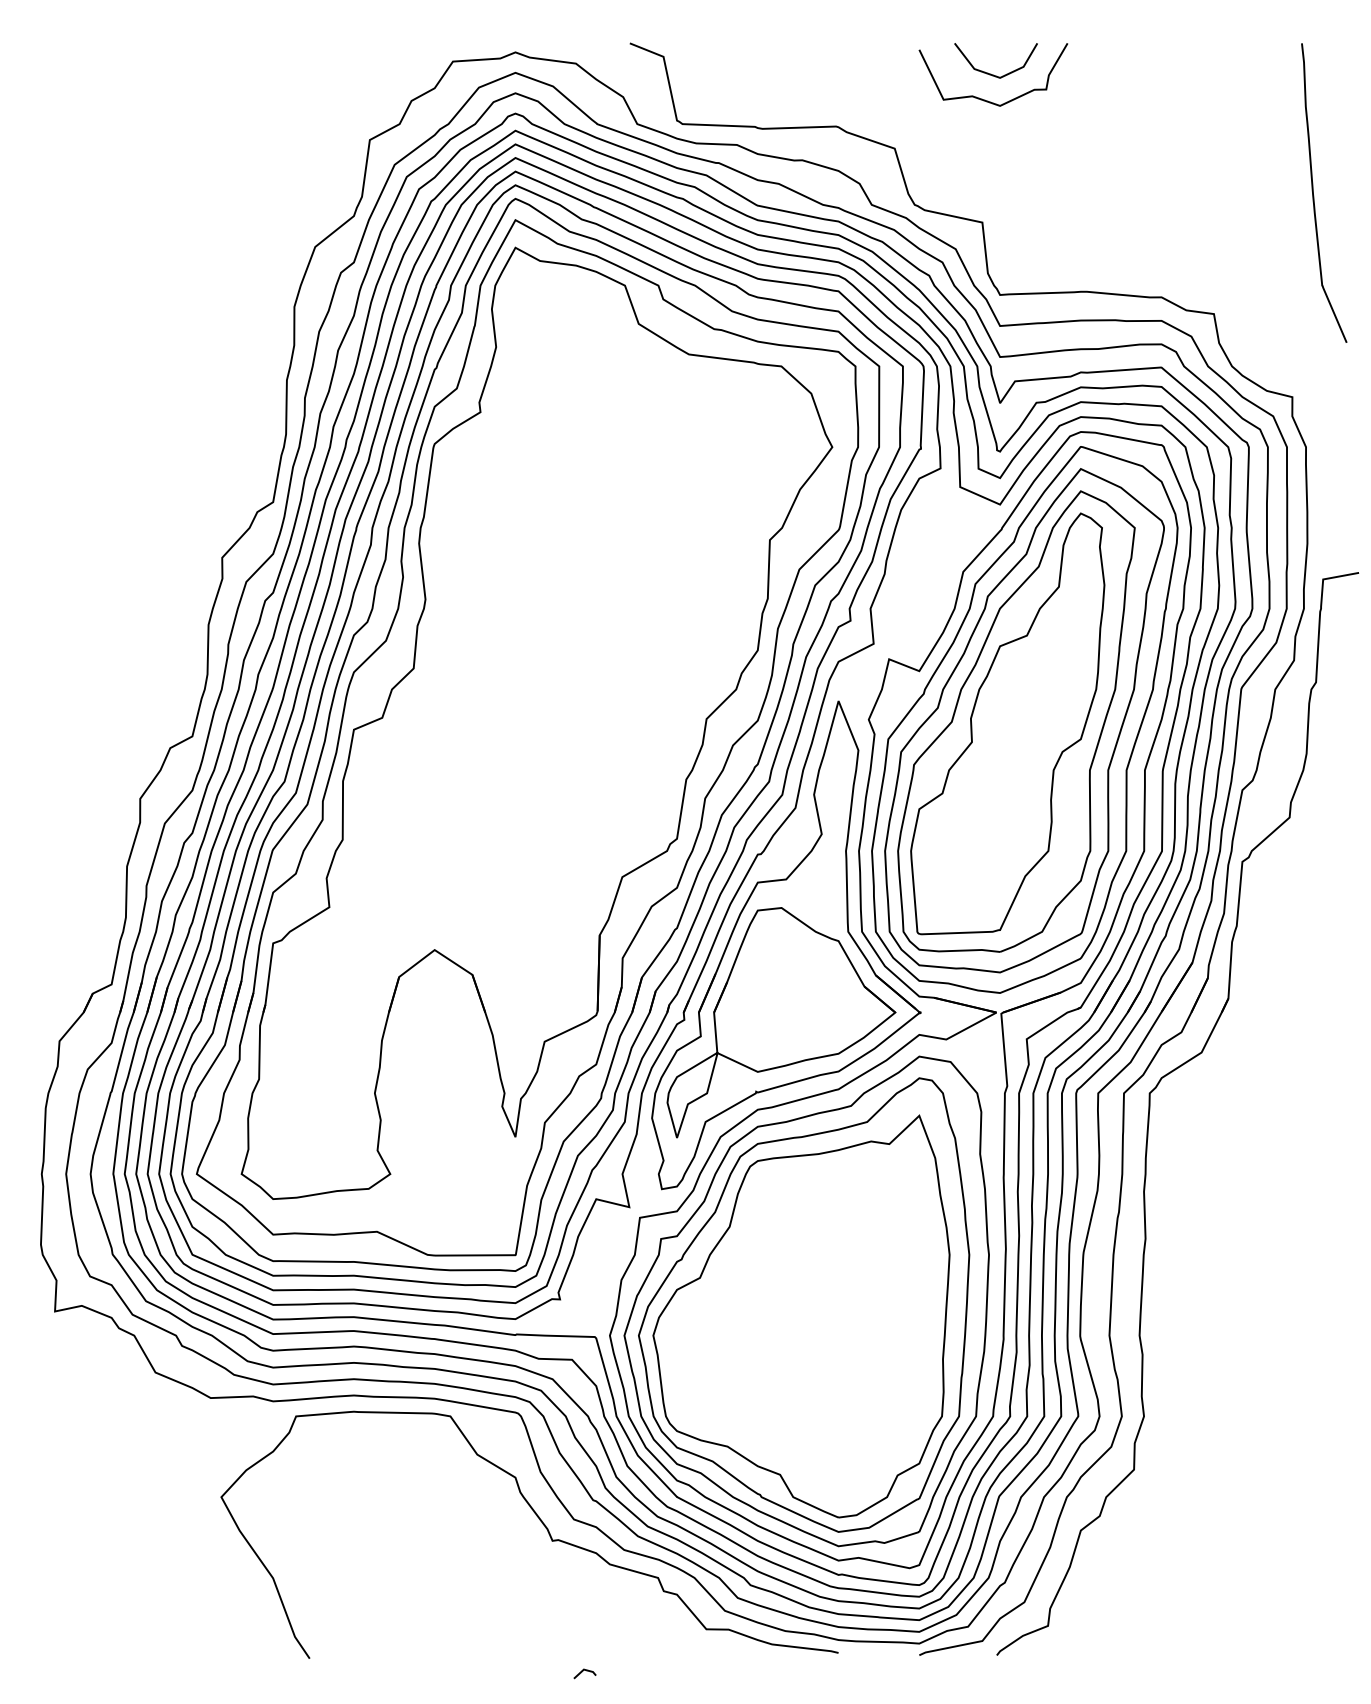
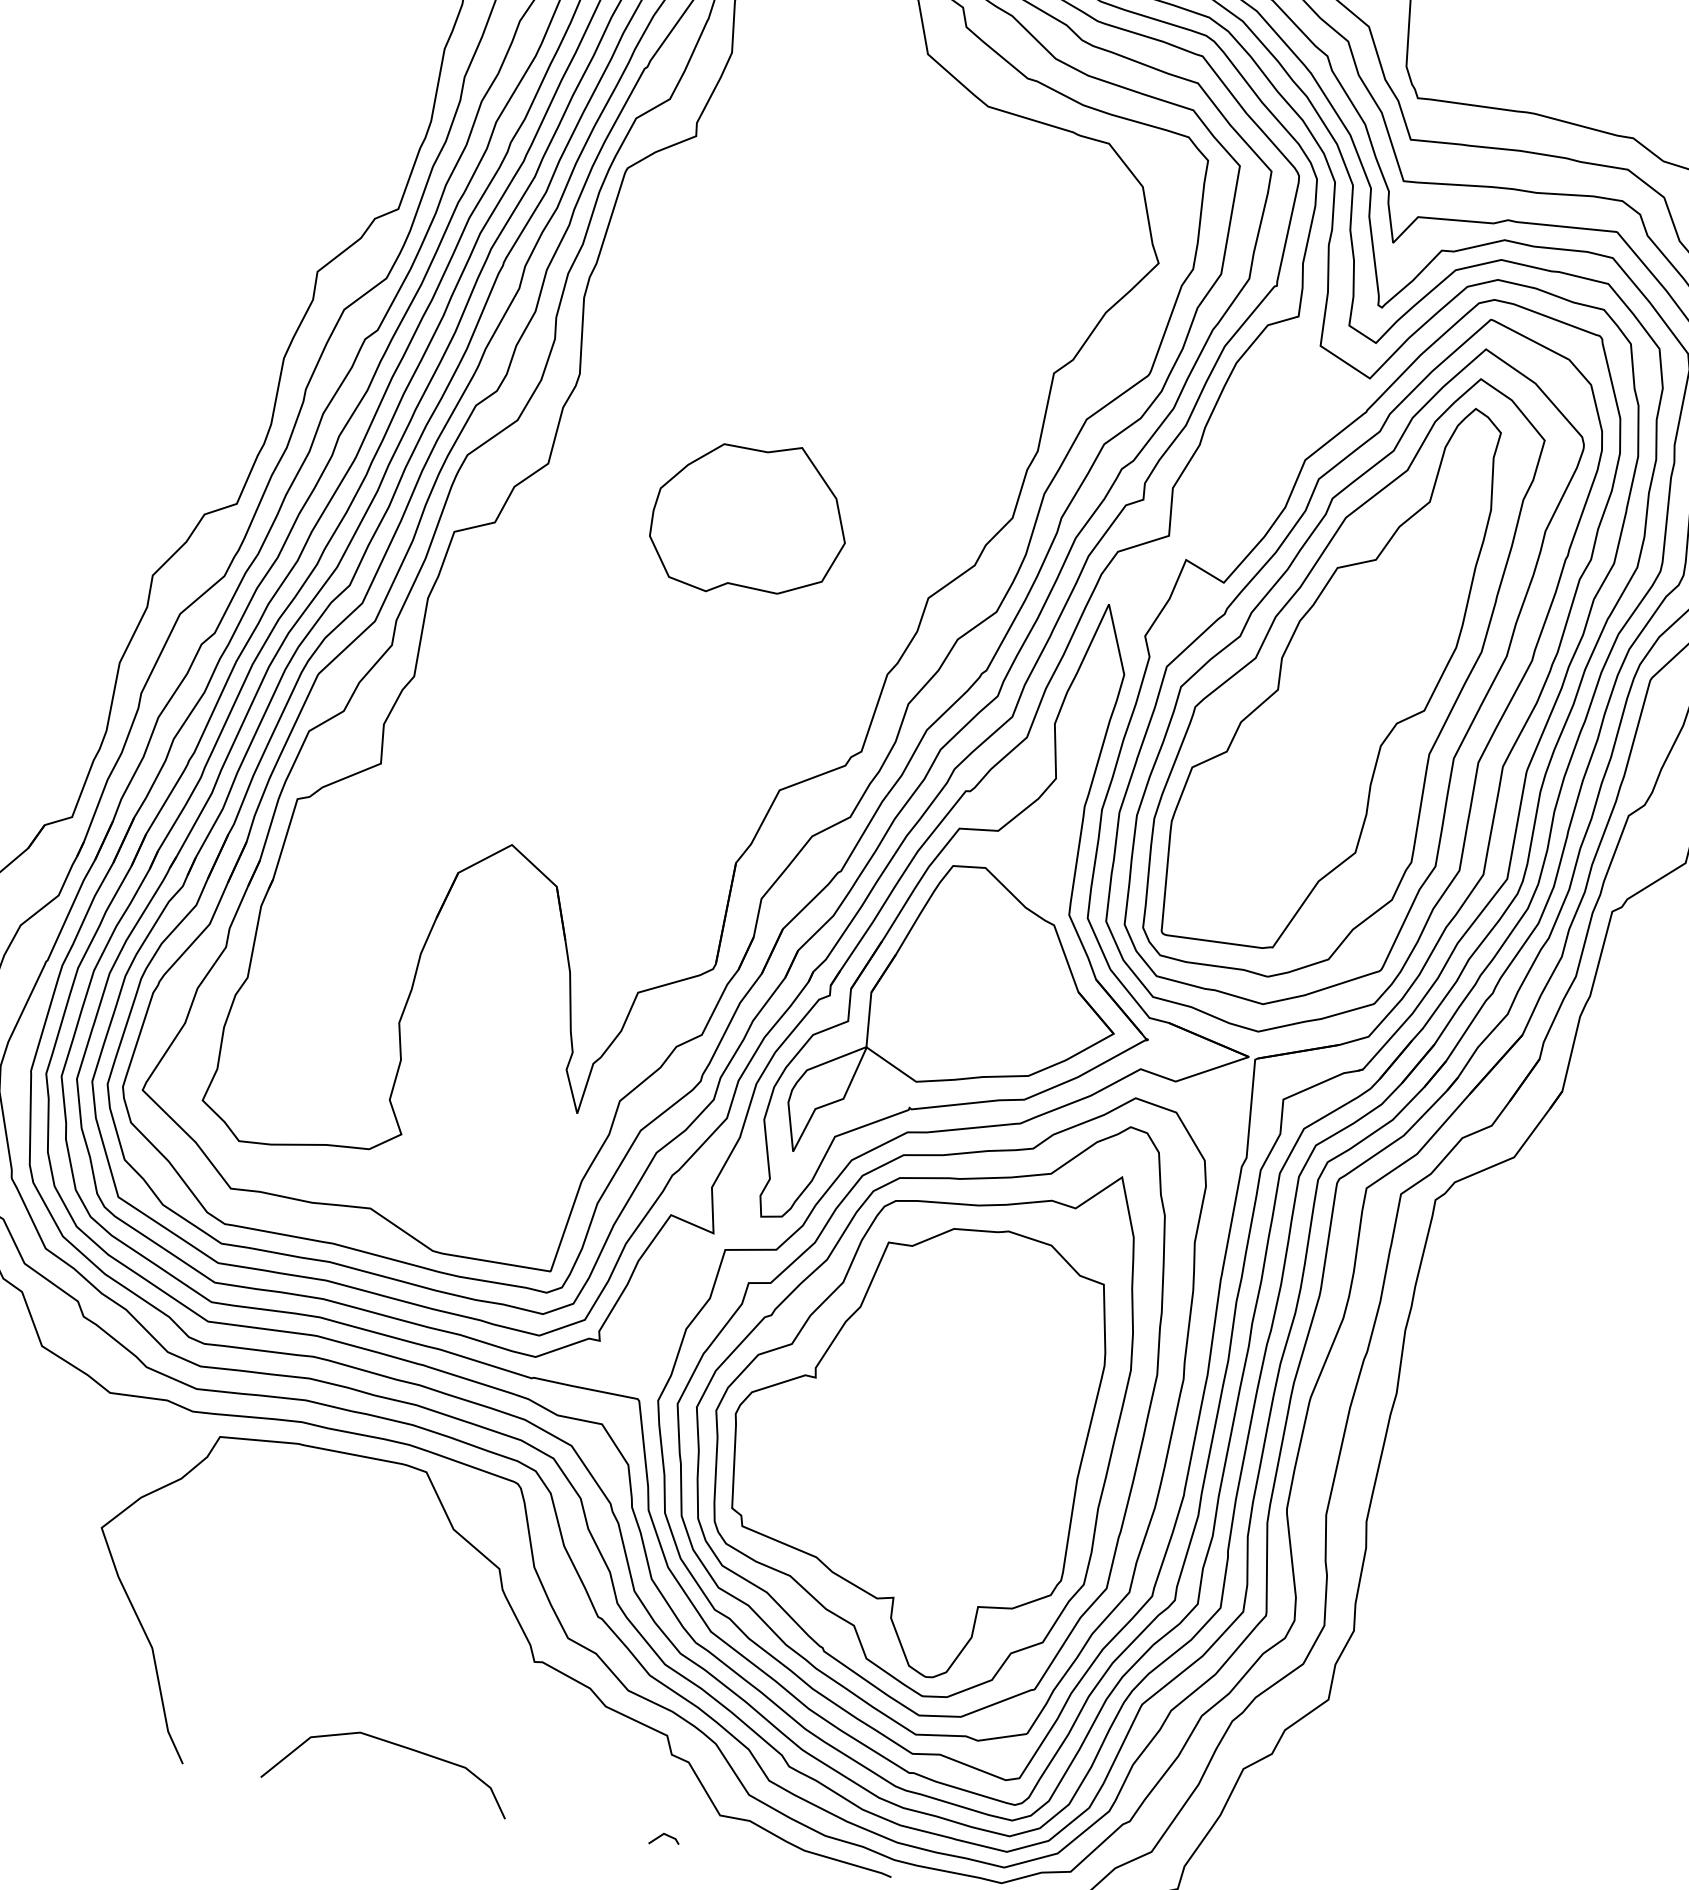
part: (567, 683) -> (750, 518), added
part: (798, 1335) -> (910, 1443), added
curve: (464, 1619) -> (398, 1747), added
line: (583, 1671) -> (662, 1836), moved

